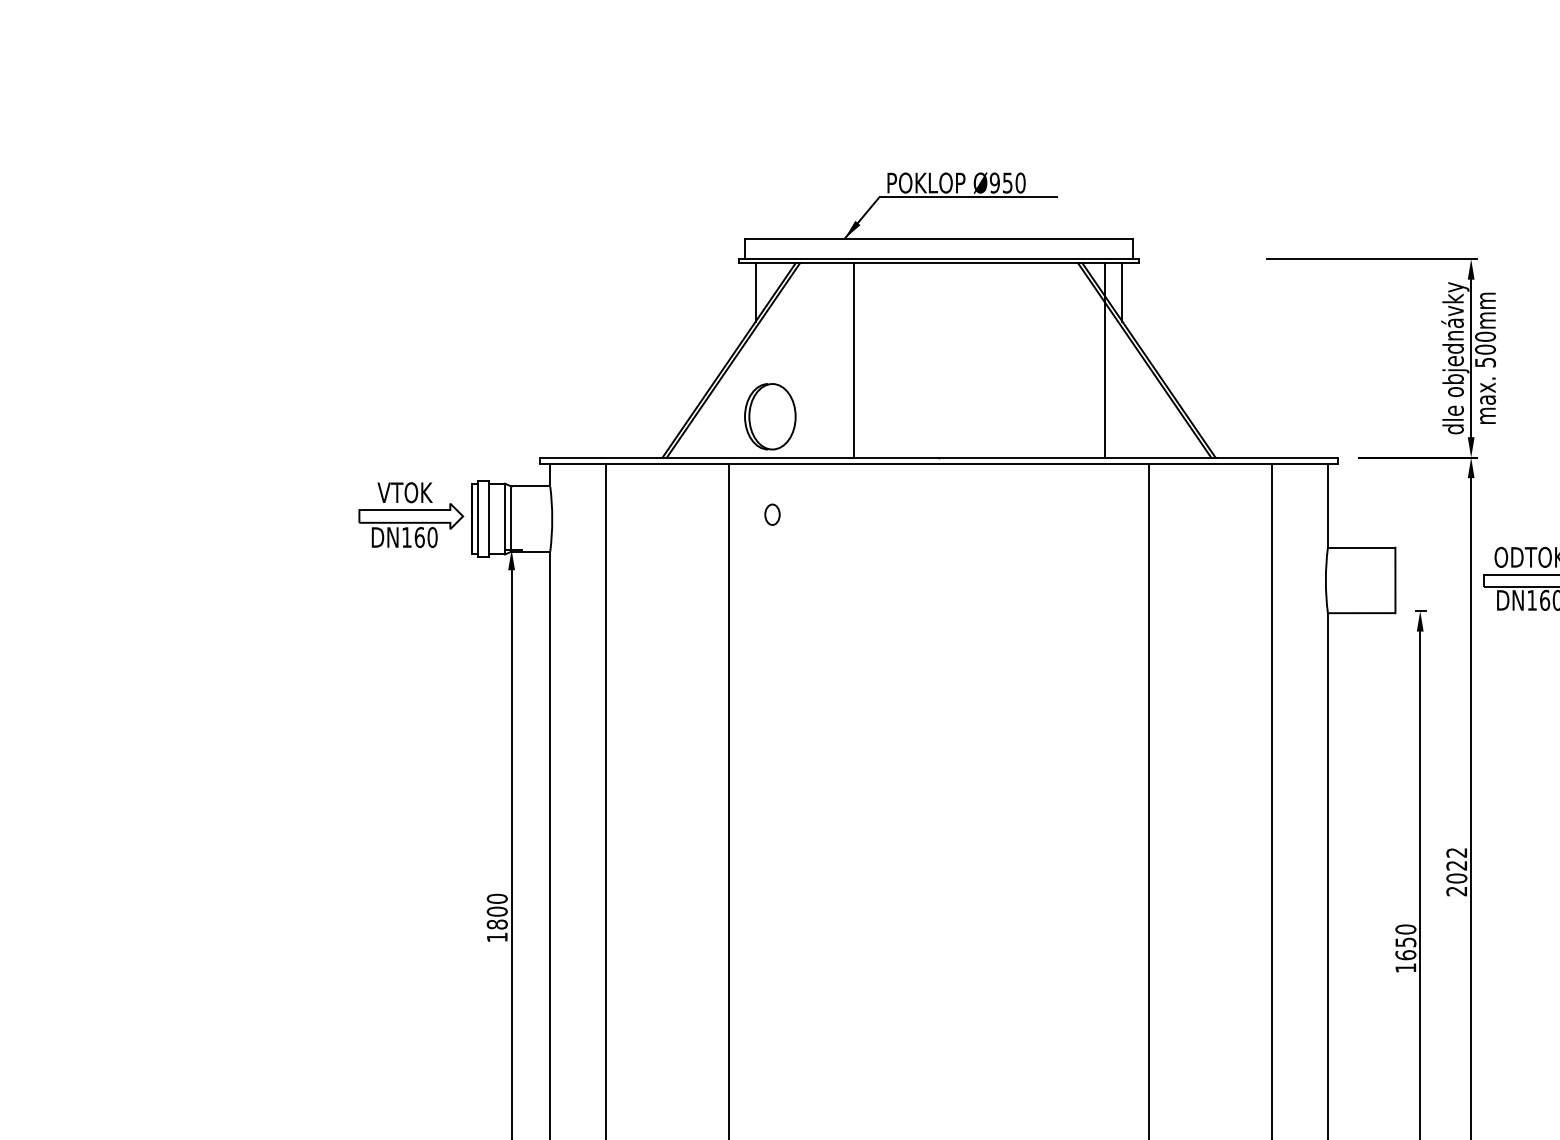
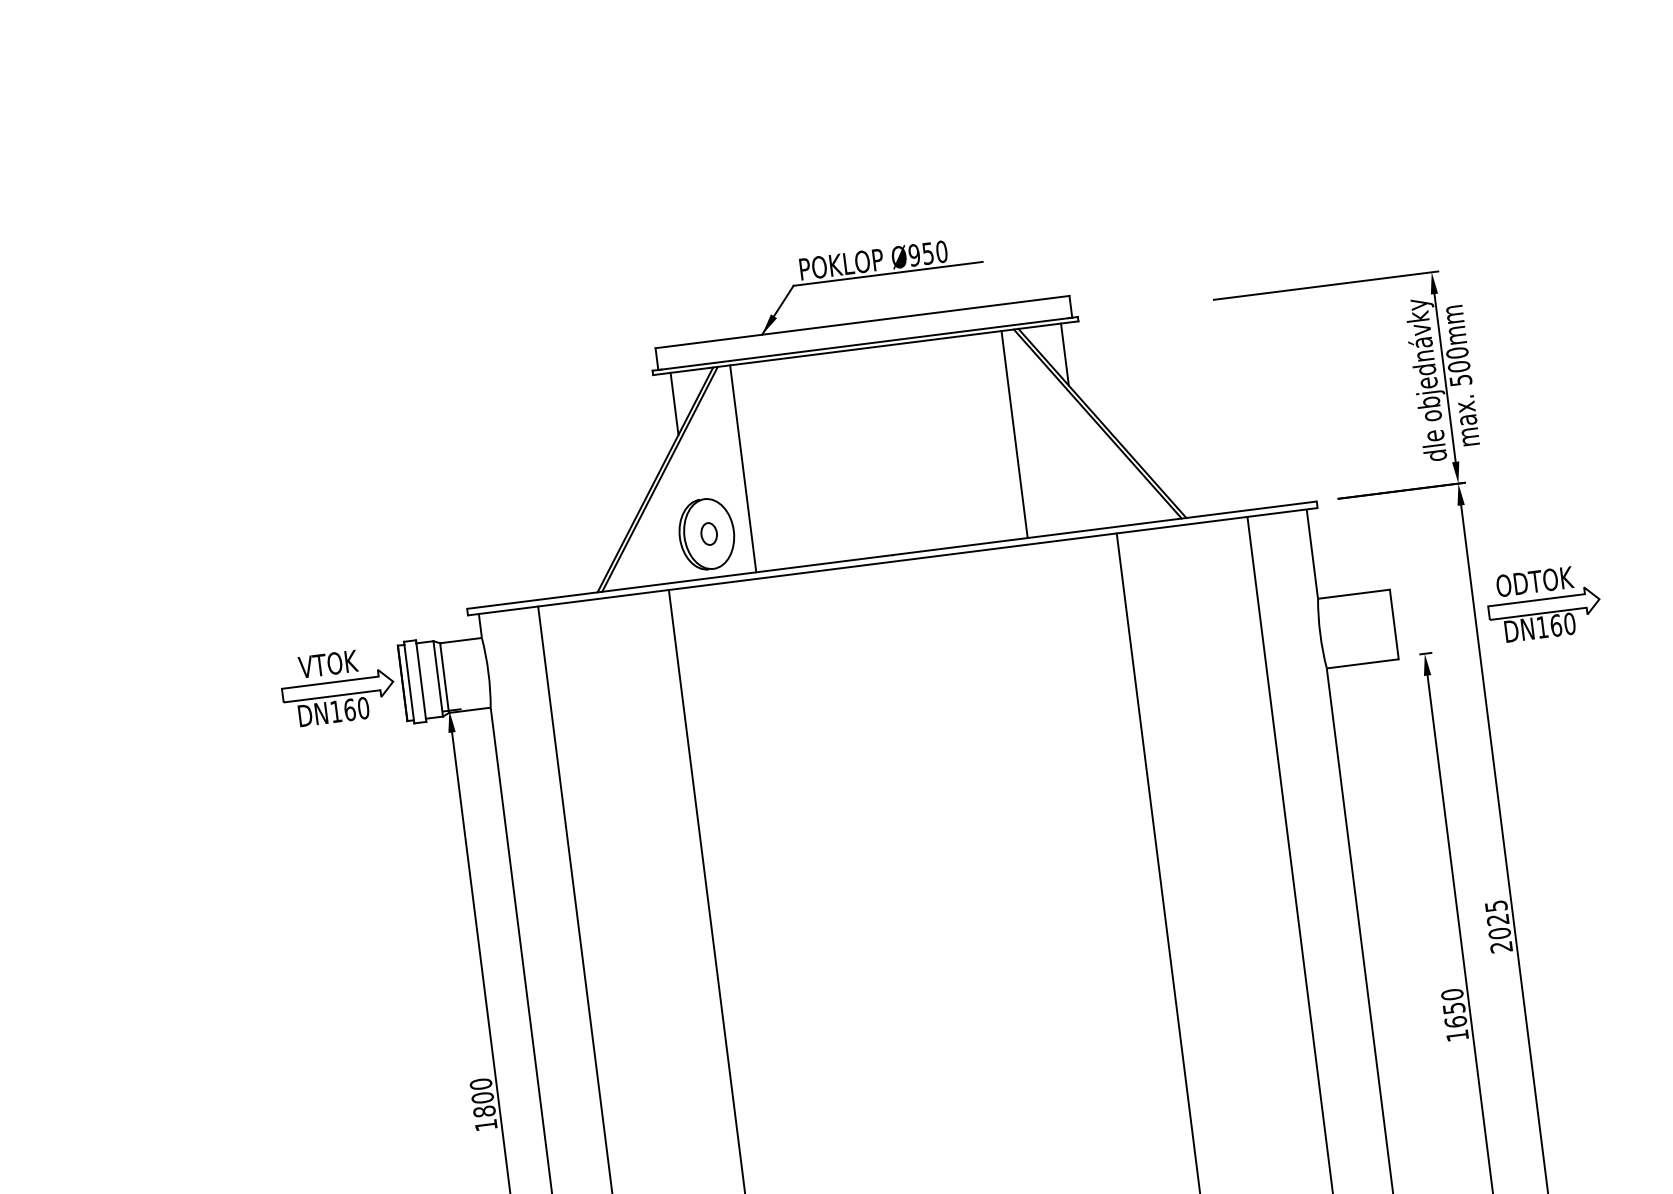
line: (853, 360) -> (743, 468), moved
line: (1104, 360) -> (1014, 434), moved
part: (772, 514) -> (709, 533), moved
text: (1456, 852) -> (1495, 905), 2022 -> 2025

